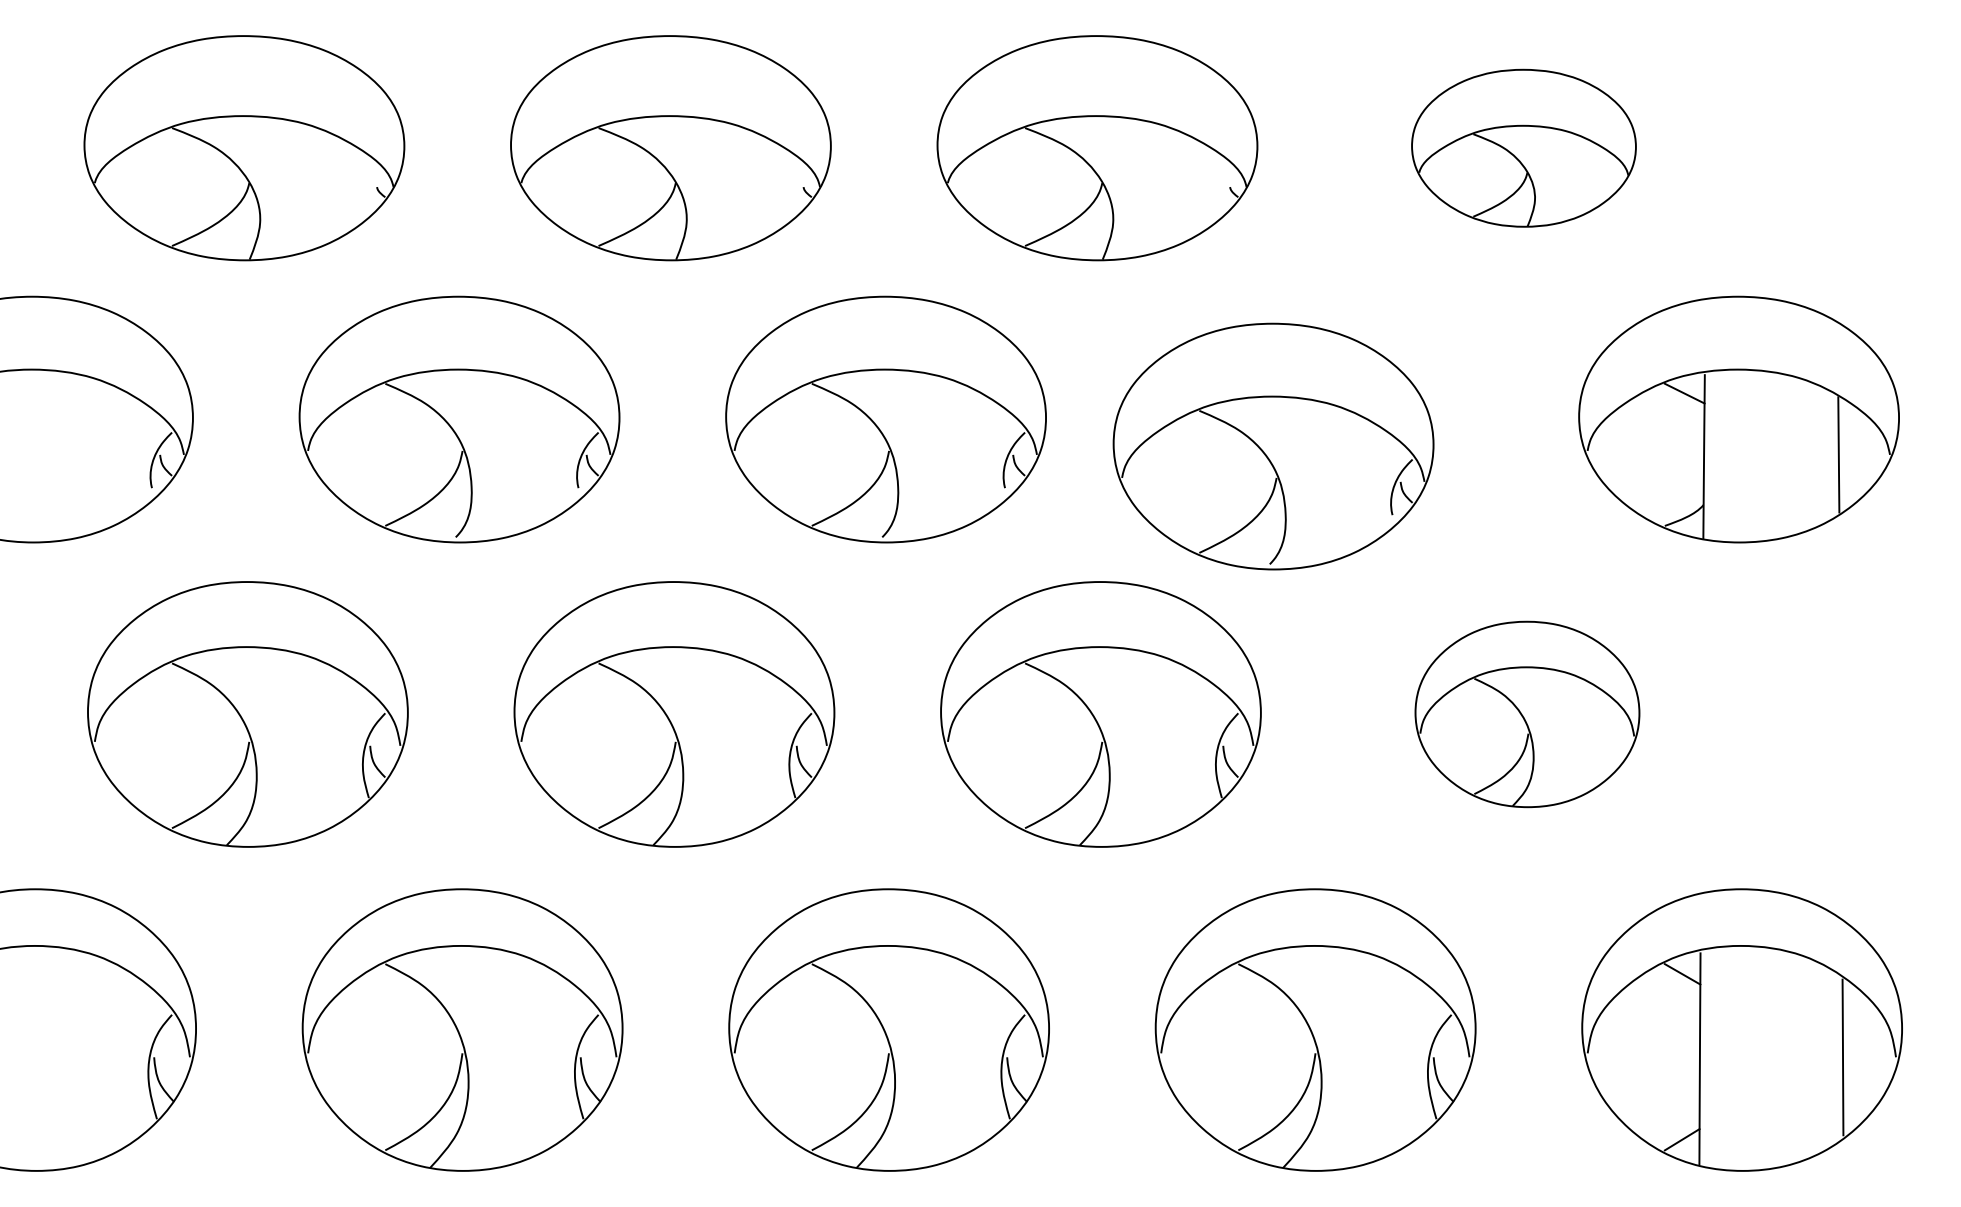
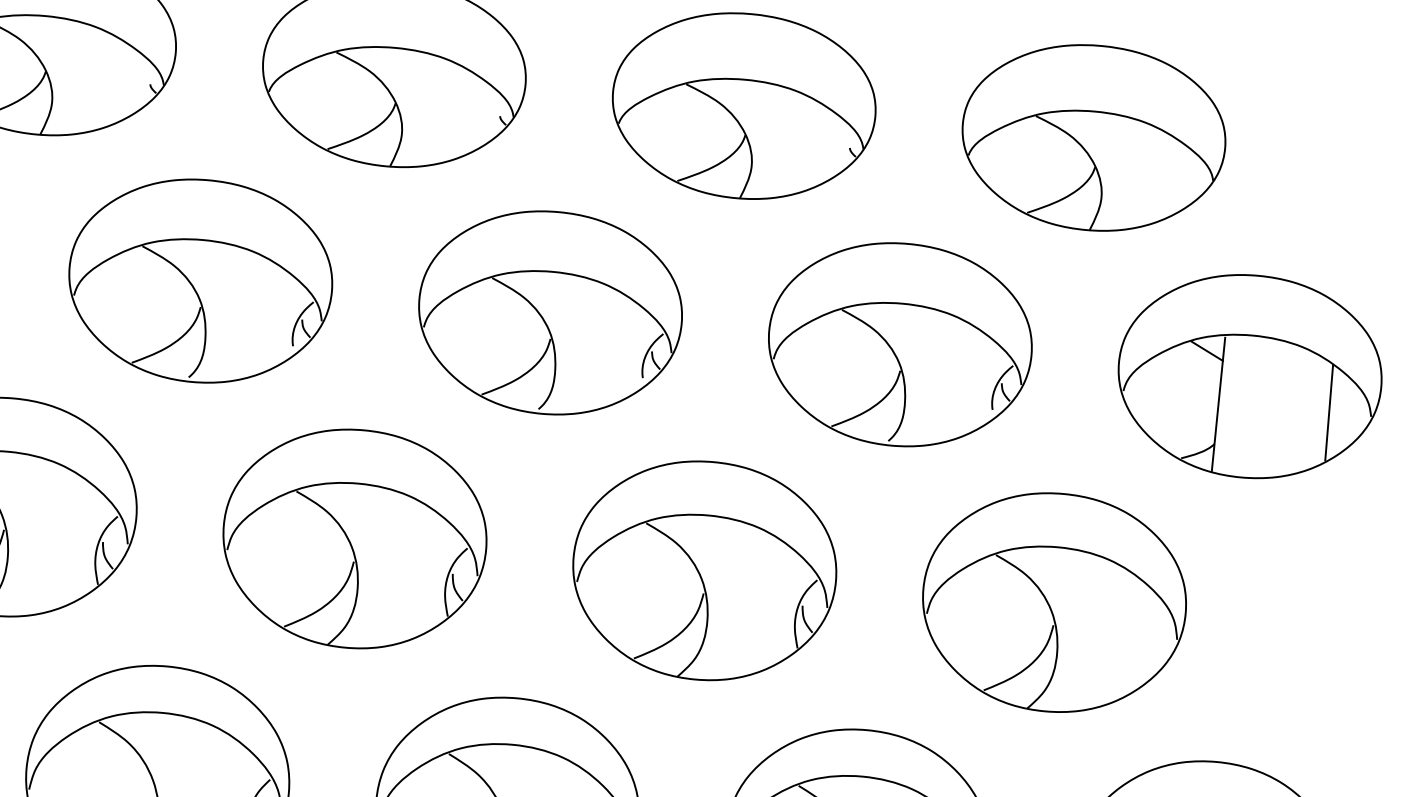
part: (1523, 148) -> (1093, 138), size x1.43
part: (1273, 446) -> (900, 344), moved
part: (1527, 714) -> (1054, 602), size x1.43

